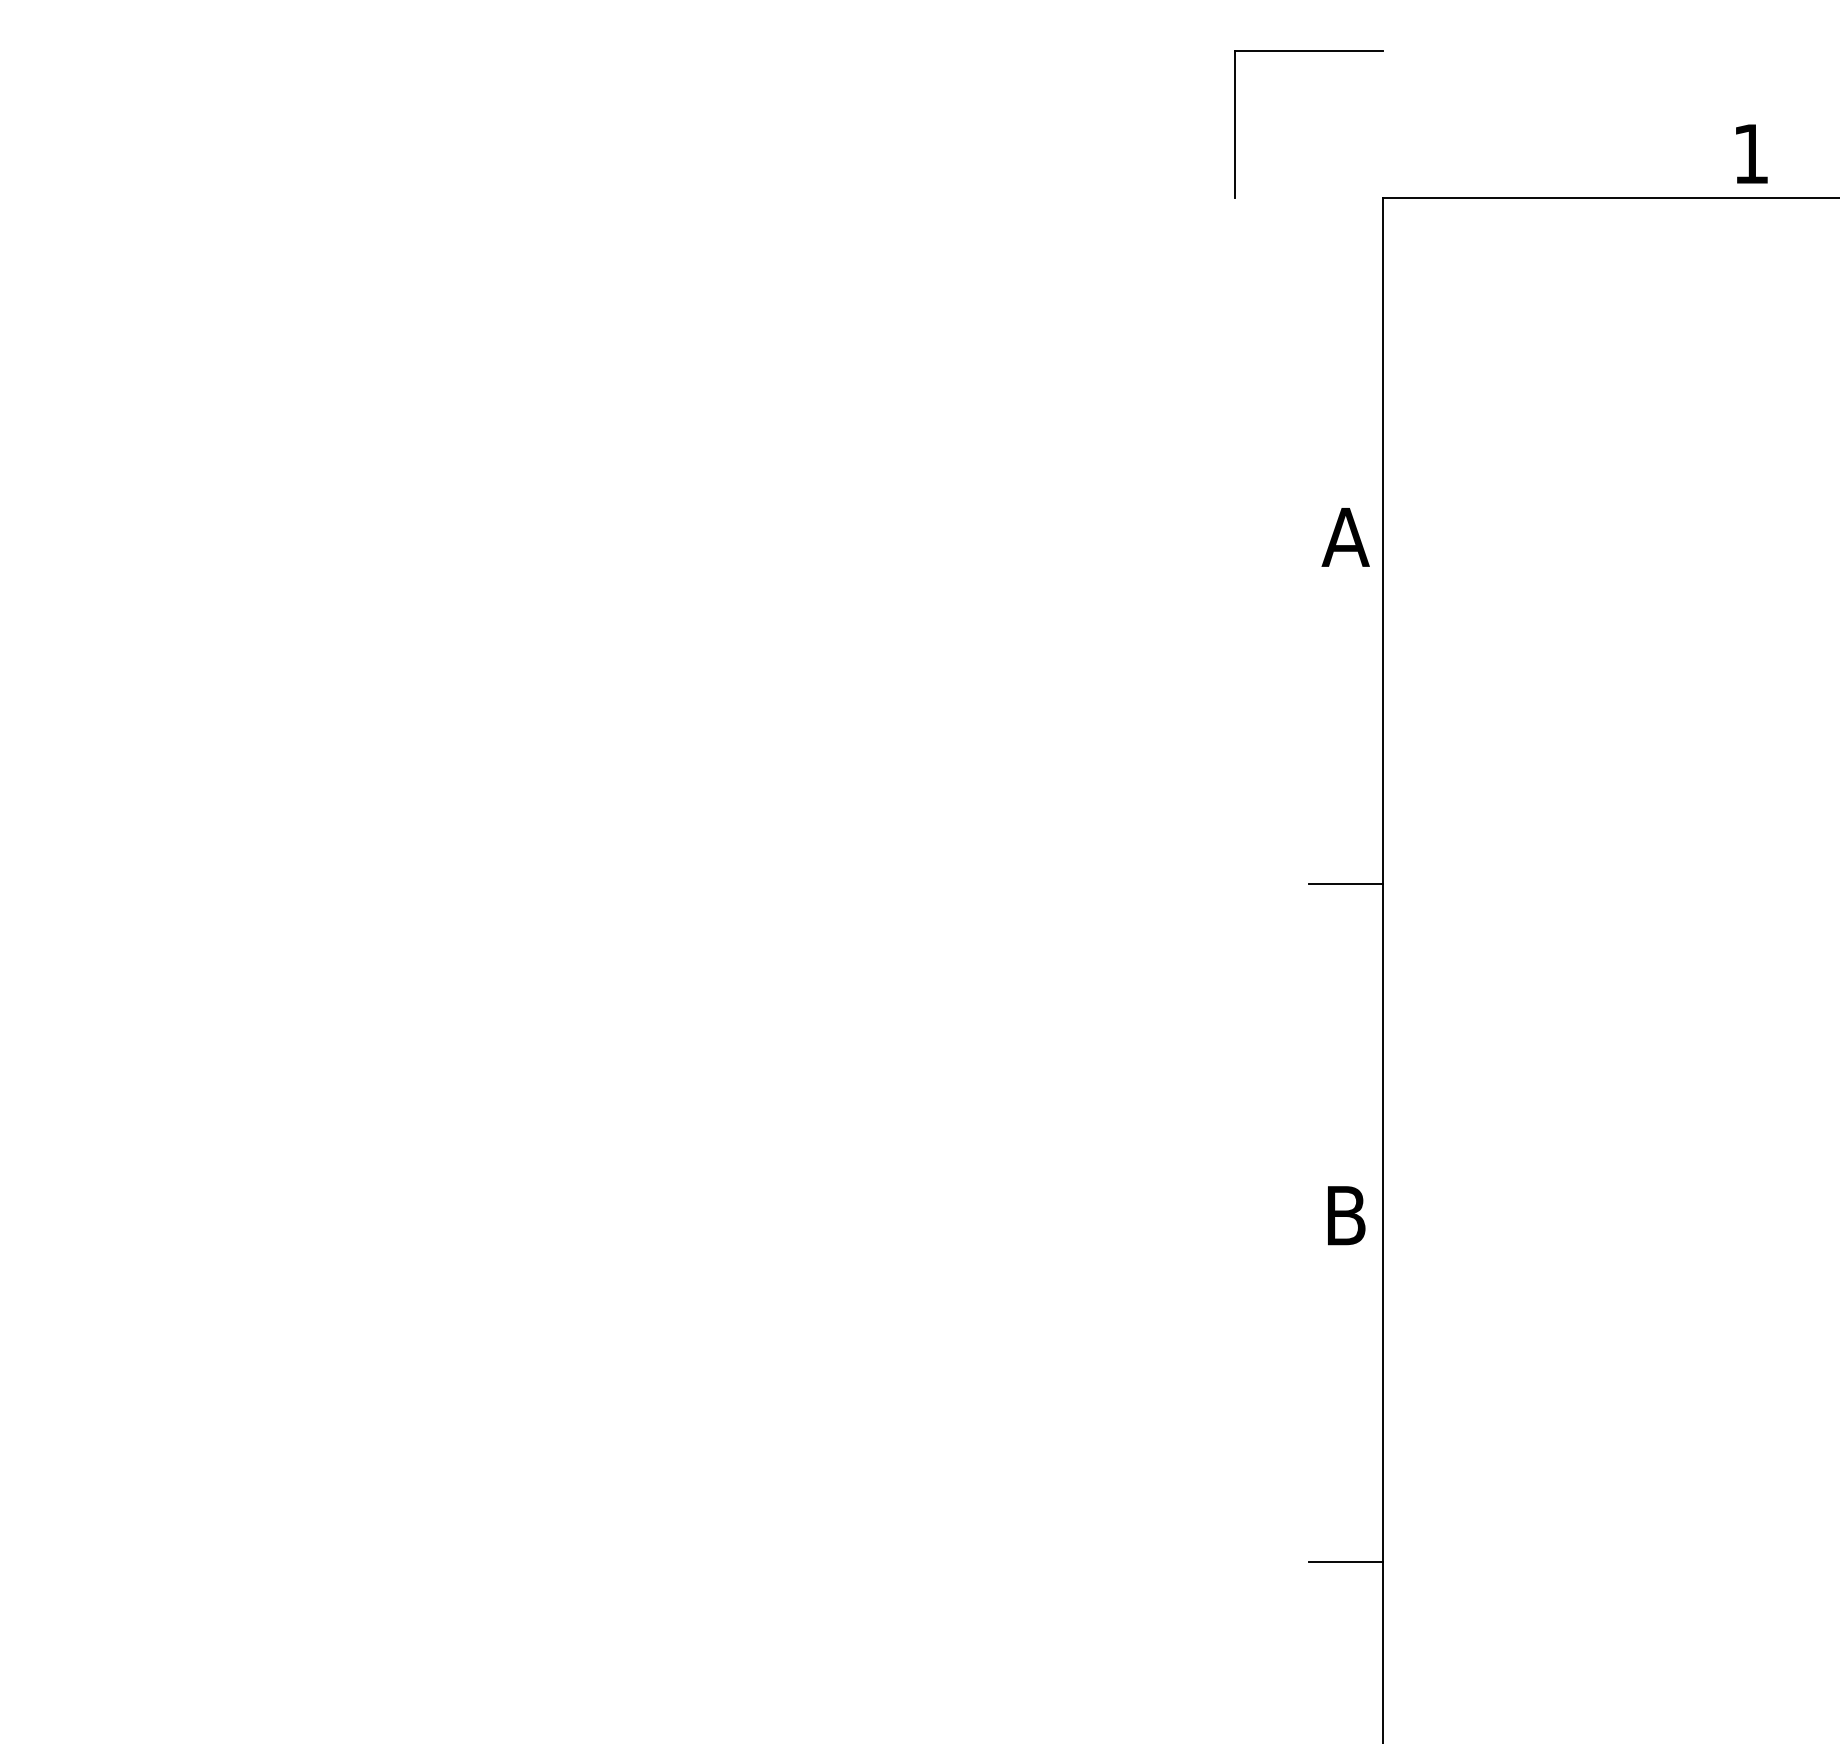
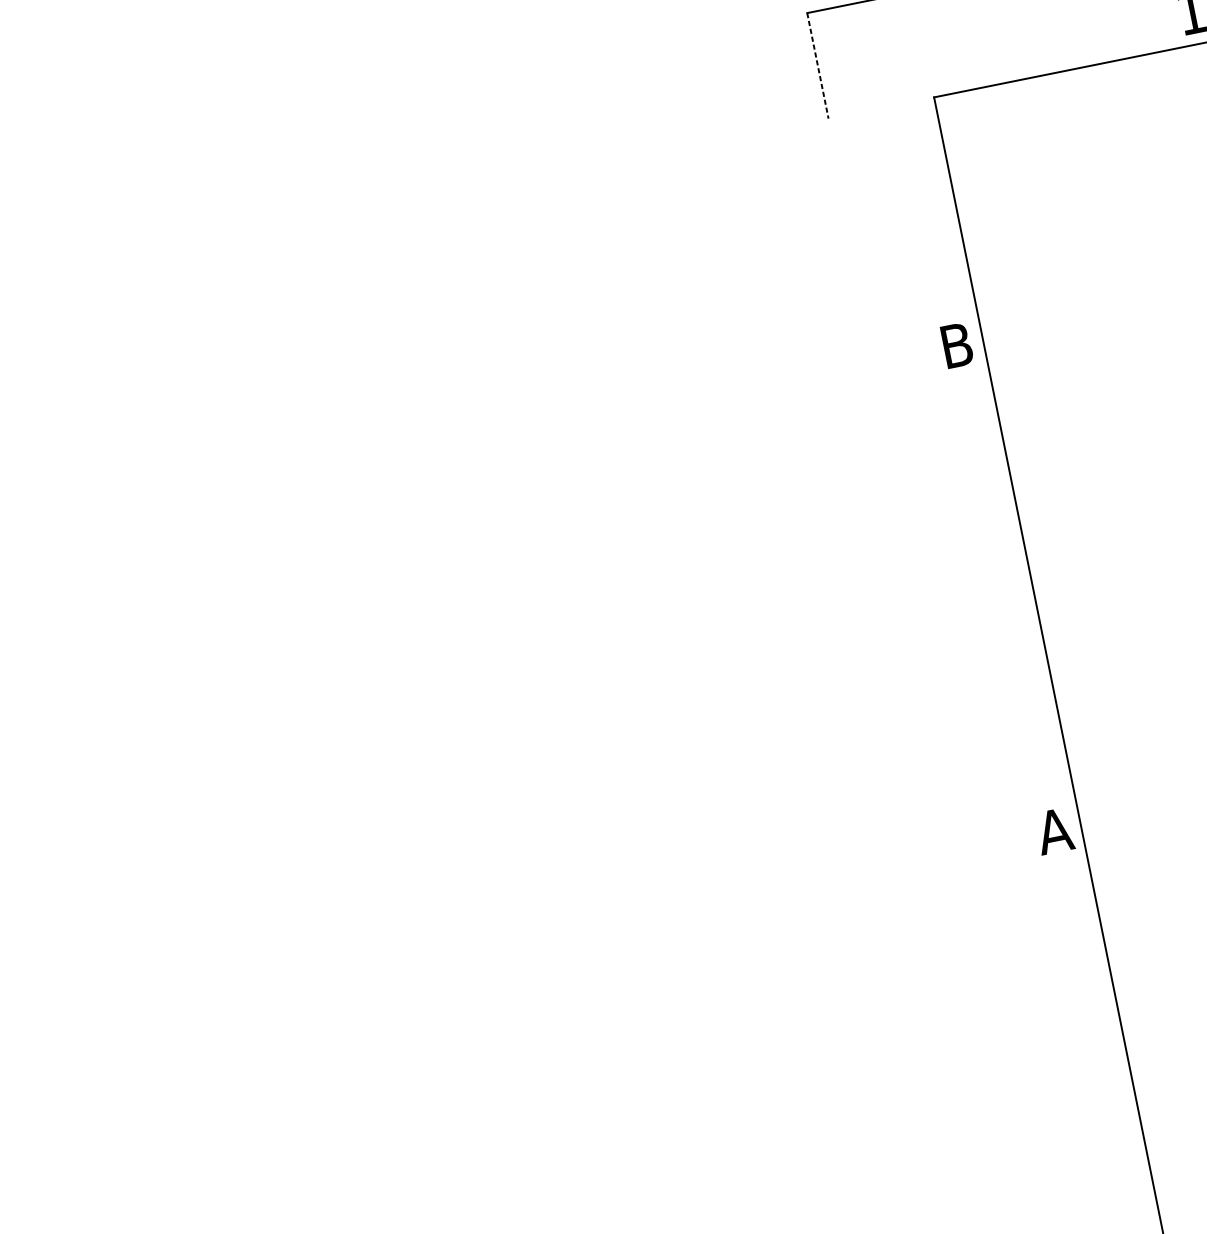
line: (1235, 124) -> (818, 65), solid -> dashed
text: (1345, 537) -> (956, 345), A -> B
line: (1345, 883) -> (1006, 593), removed
text: (1345, 1215) -> (1054, 831), B -> A
line: (1345, 1562) -> (1104, 1079), removed

